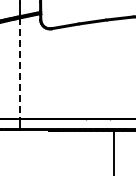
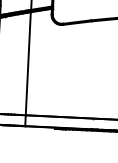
line: (19, 69) -> (27, 64), dashed -> solid

